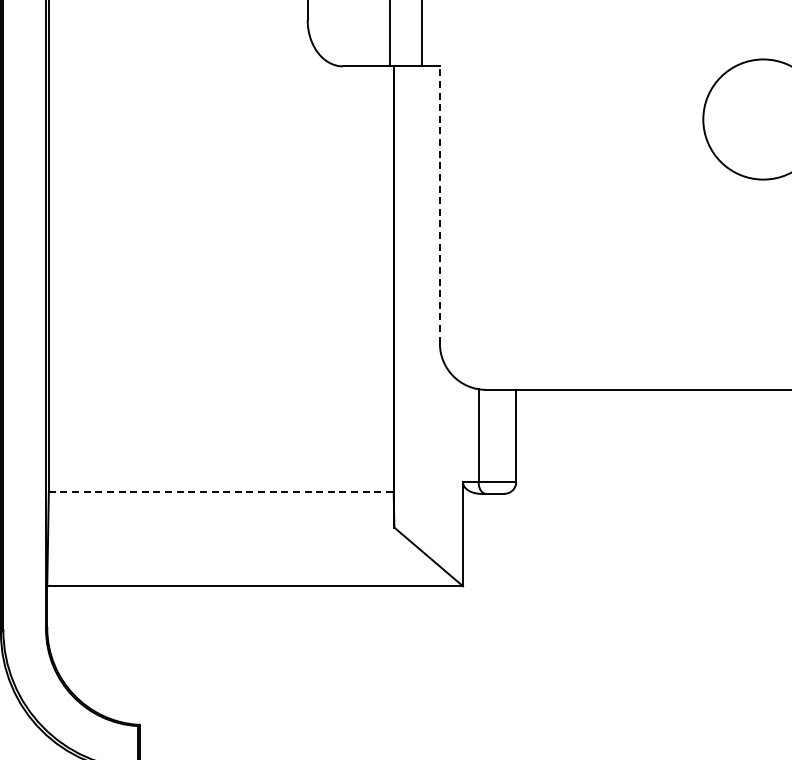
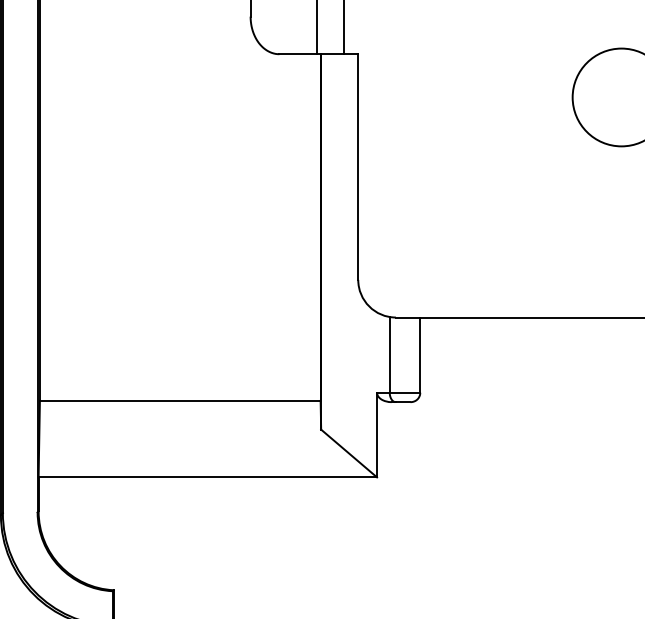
line: (439, 205) -> (357, 167), dashed -> solid
line: (221, 492) -> (180, 401), dashed -> solid

